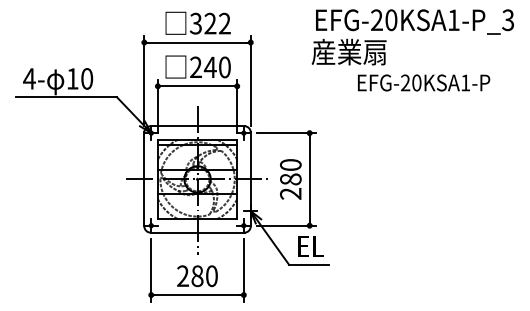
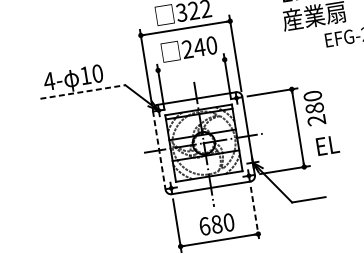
line: (197, 86) -> (191, 65), removed
line: (66, 97) -> (82, 92), solid -> dashed
line: (144, 179) -> (159, 150), solid -> dashed
text: (290, 179) -> (314, 108), moved
text: (310, 246) -> (327, 145), moved
line: (243, 270) -> (254, 213), solid -> dashed
text: (183, 276) -> (205, 226), 280 -> 680

